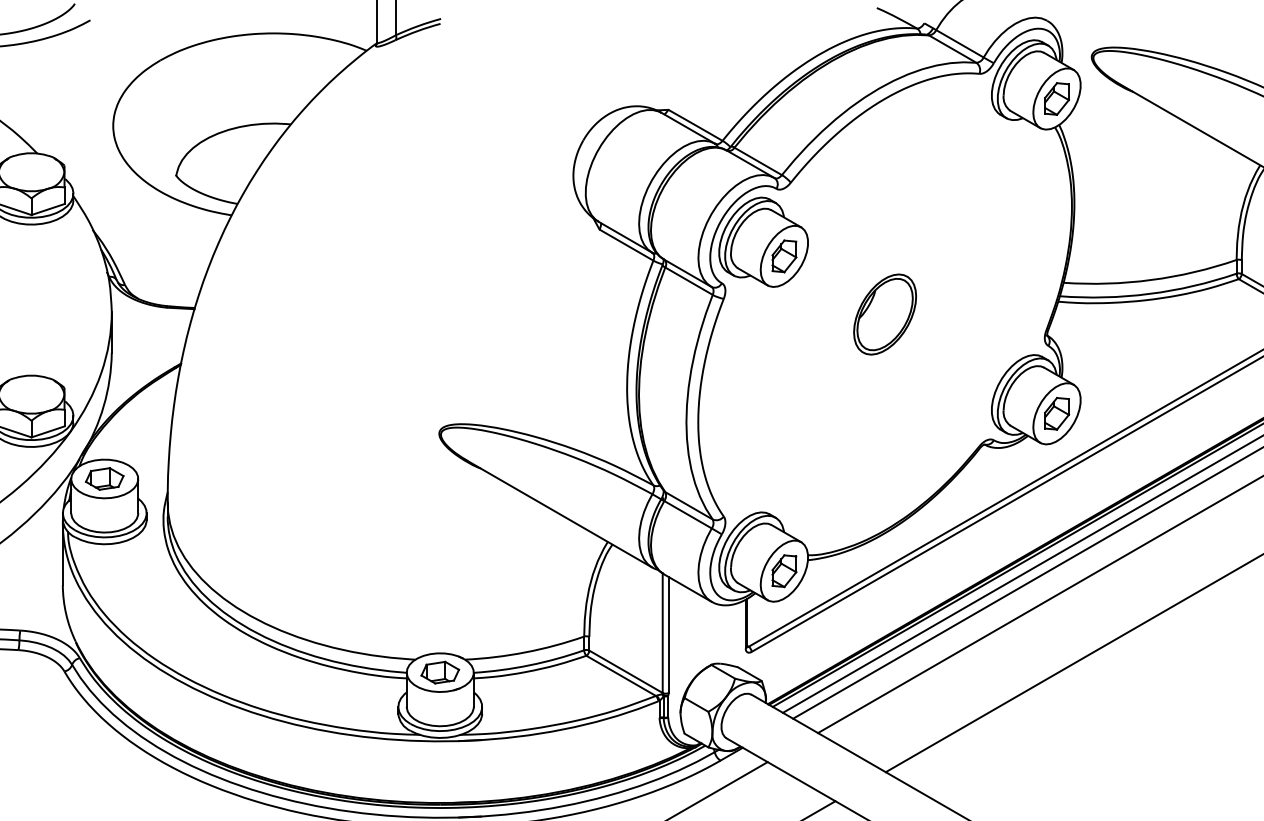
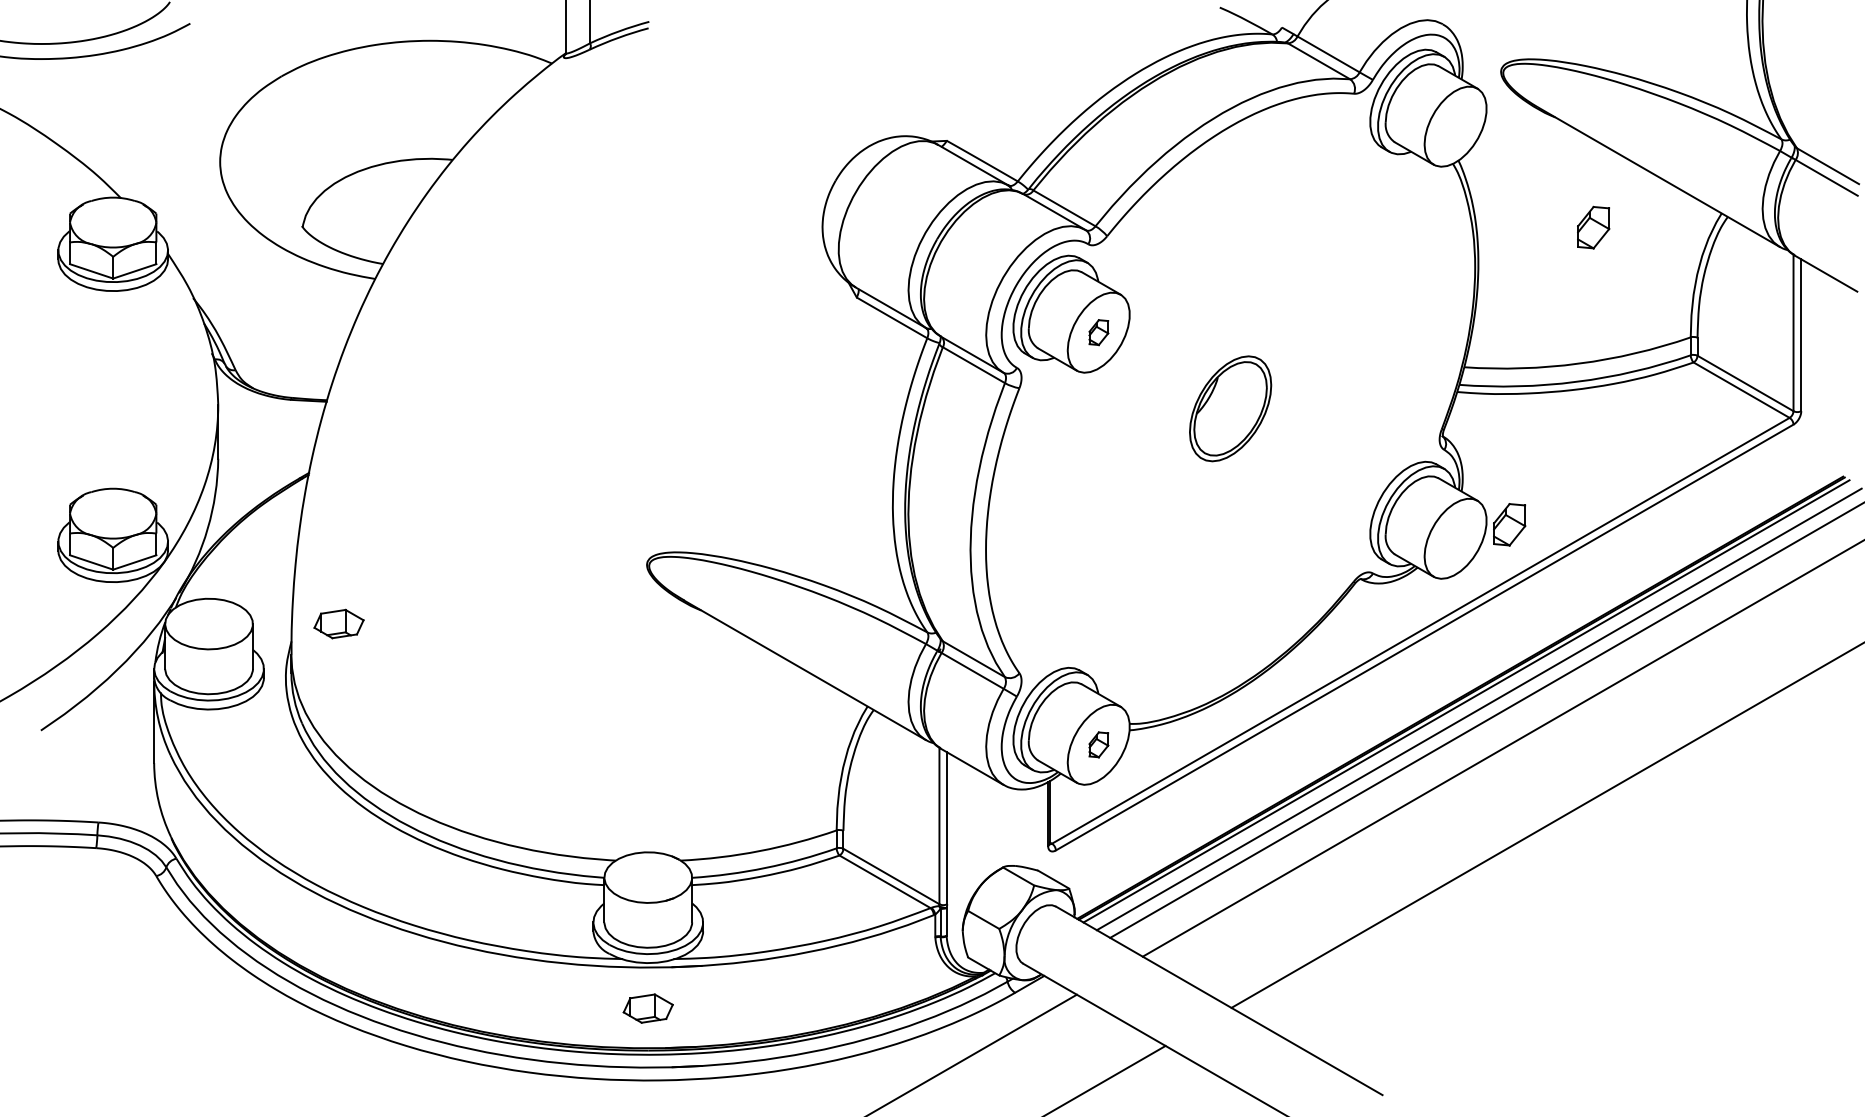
part: (1056, 98) -> (1593, 227), moved
part: (784, 256) -> (1098, 332), size x0.6
part: (1056, 413) -> (1509, 524), moved
part: (104, 478) -> (338, 623), moved
part: (784, 570) -> (1098, 744), size x0.6
part: (439, 672) -> (647, 1008), moved

